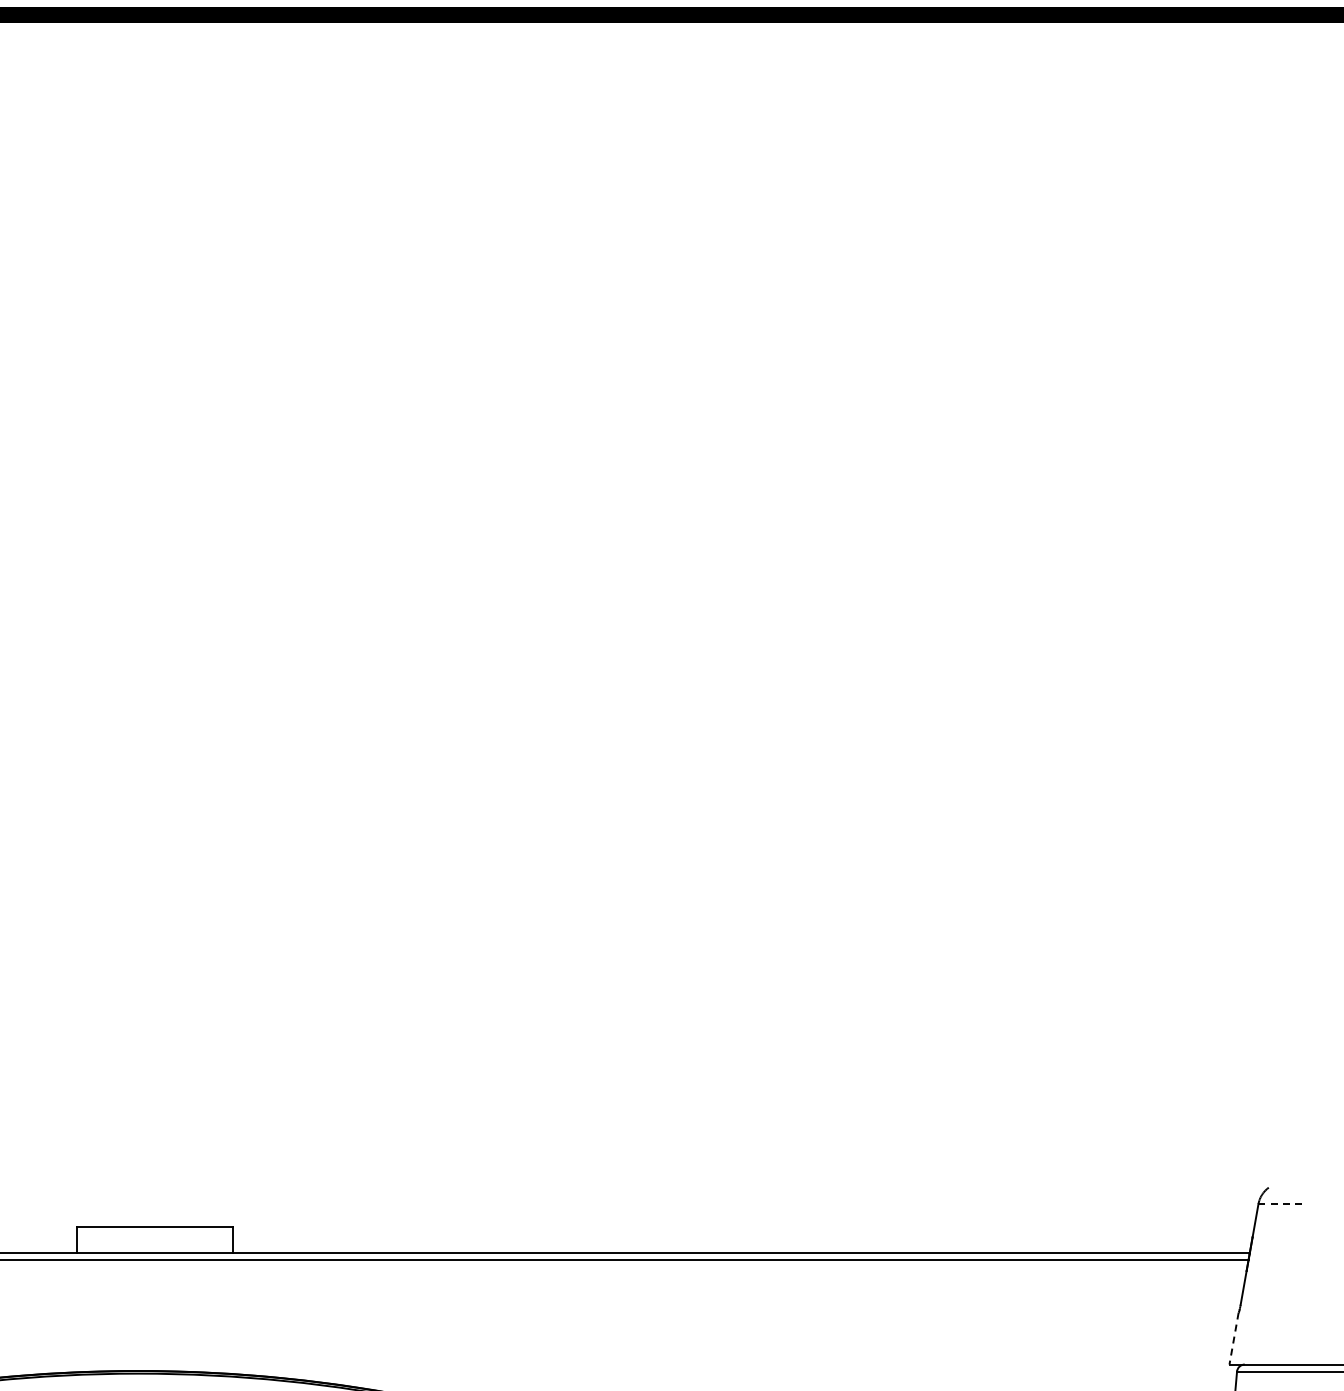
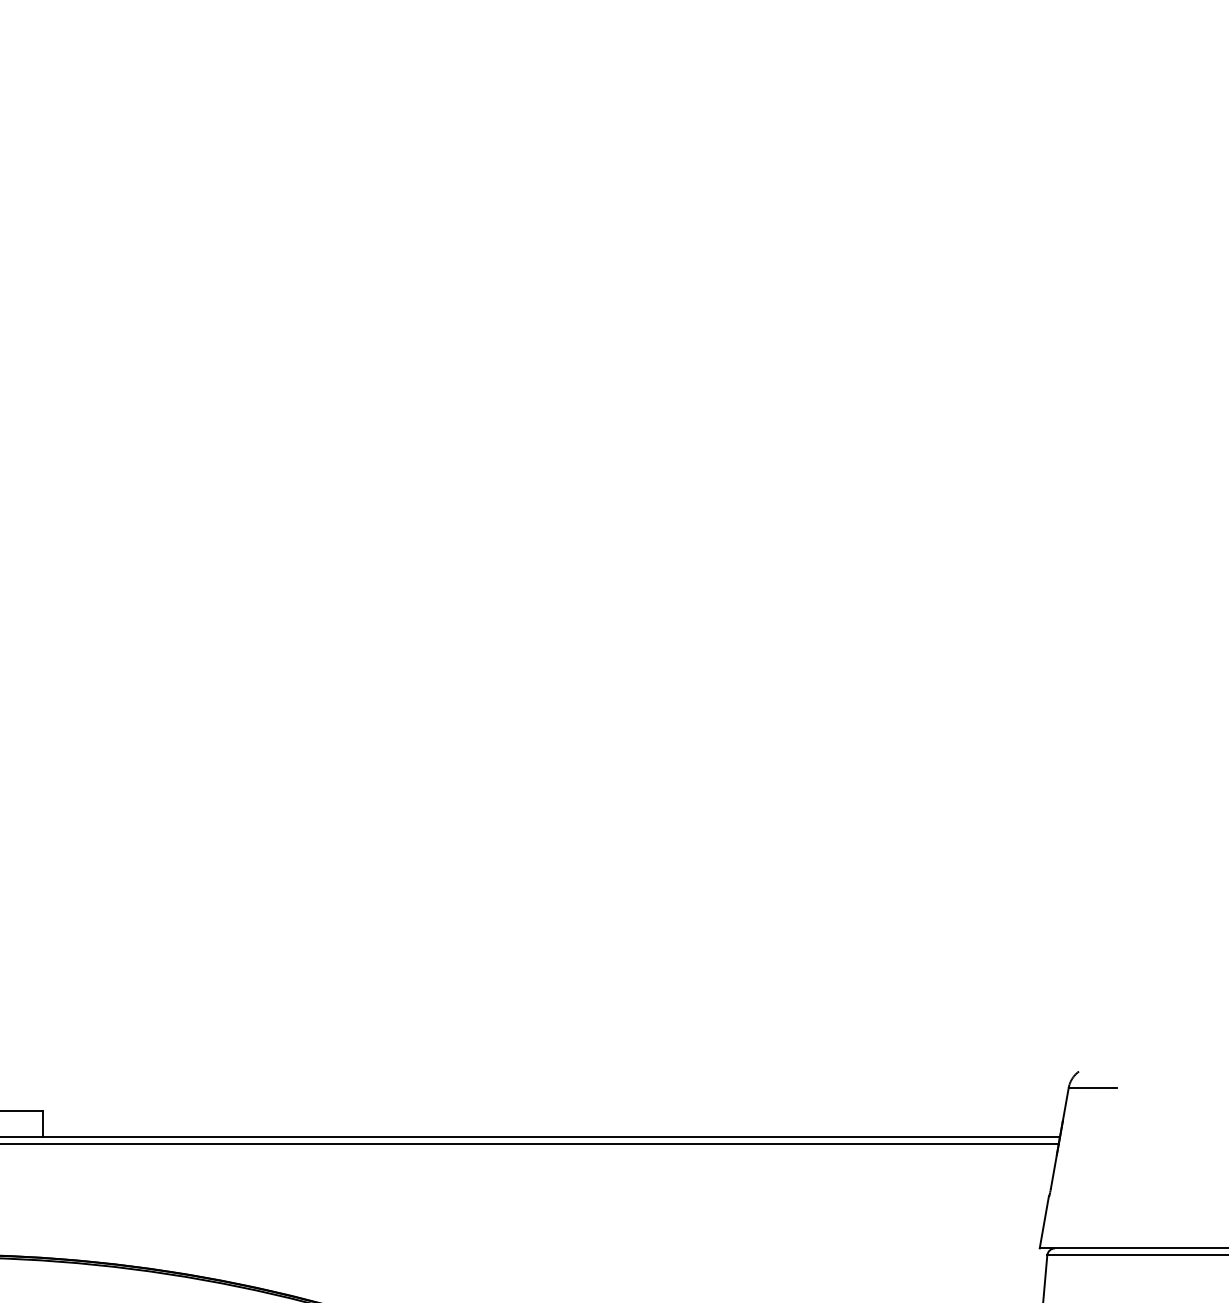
line: (1282, 1204) -> (1092, 1088), dashed -> solid
line: (1233, 1339) -> (1043, 1223), dashed -> solid

